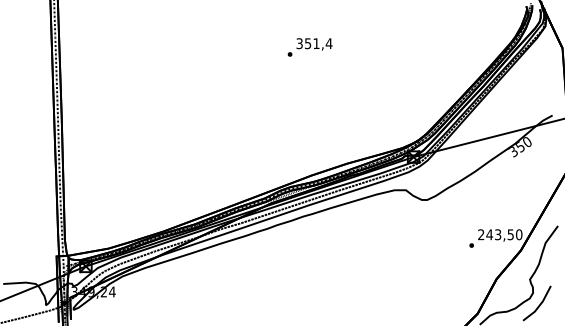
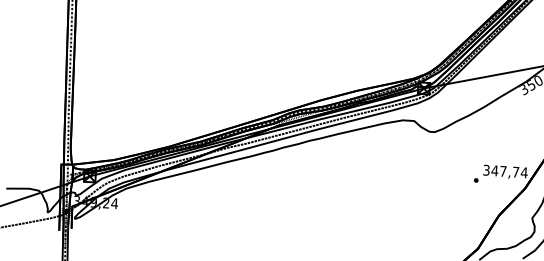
text: (500, 234) -> (505, 171), 243,50 -> 347,74

